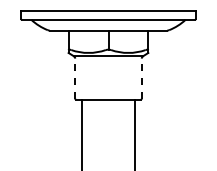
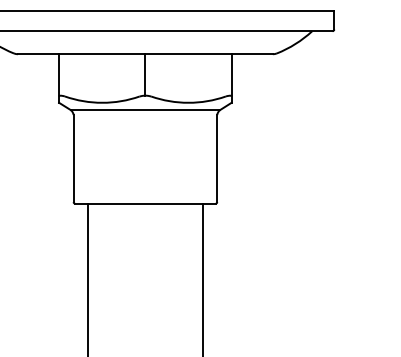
line: (75, 78) -> (73, 158), dashed -> solid
line: (141, 78) -> (216, 158), dashed -> solid

